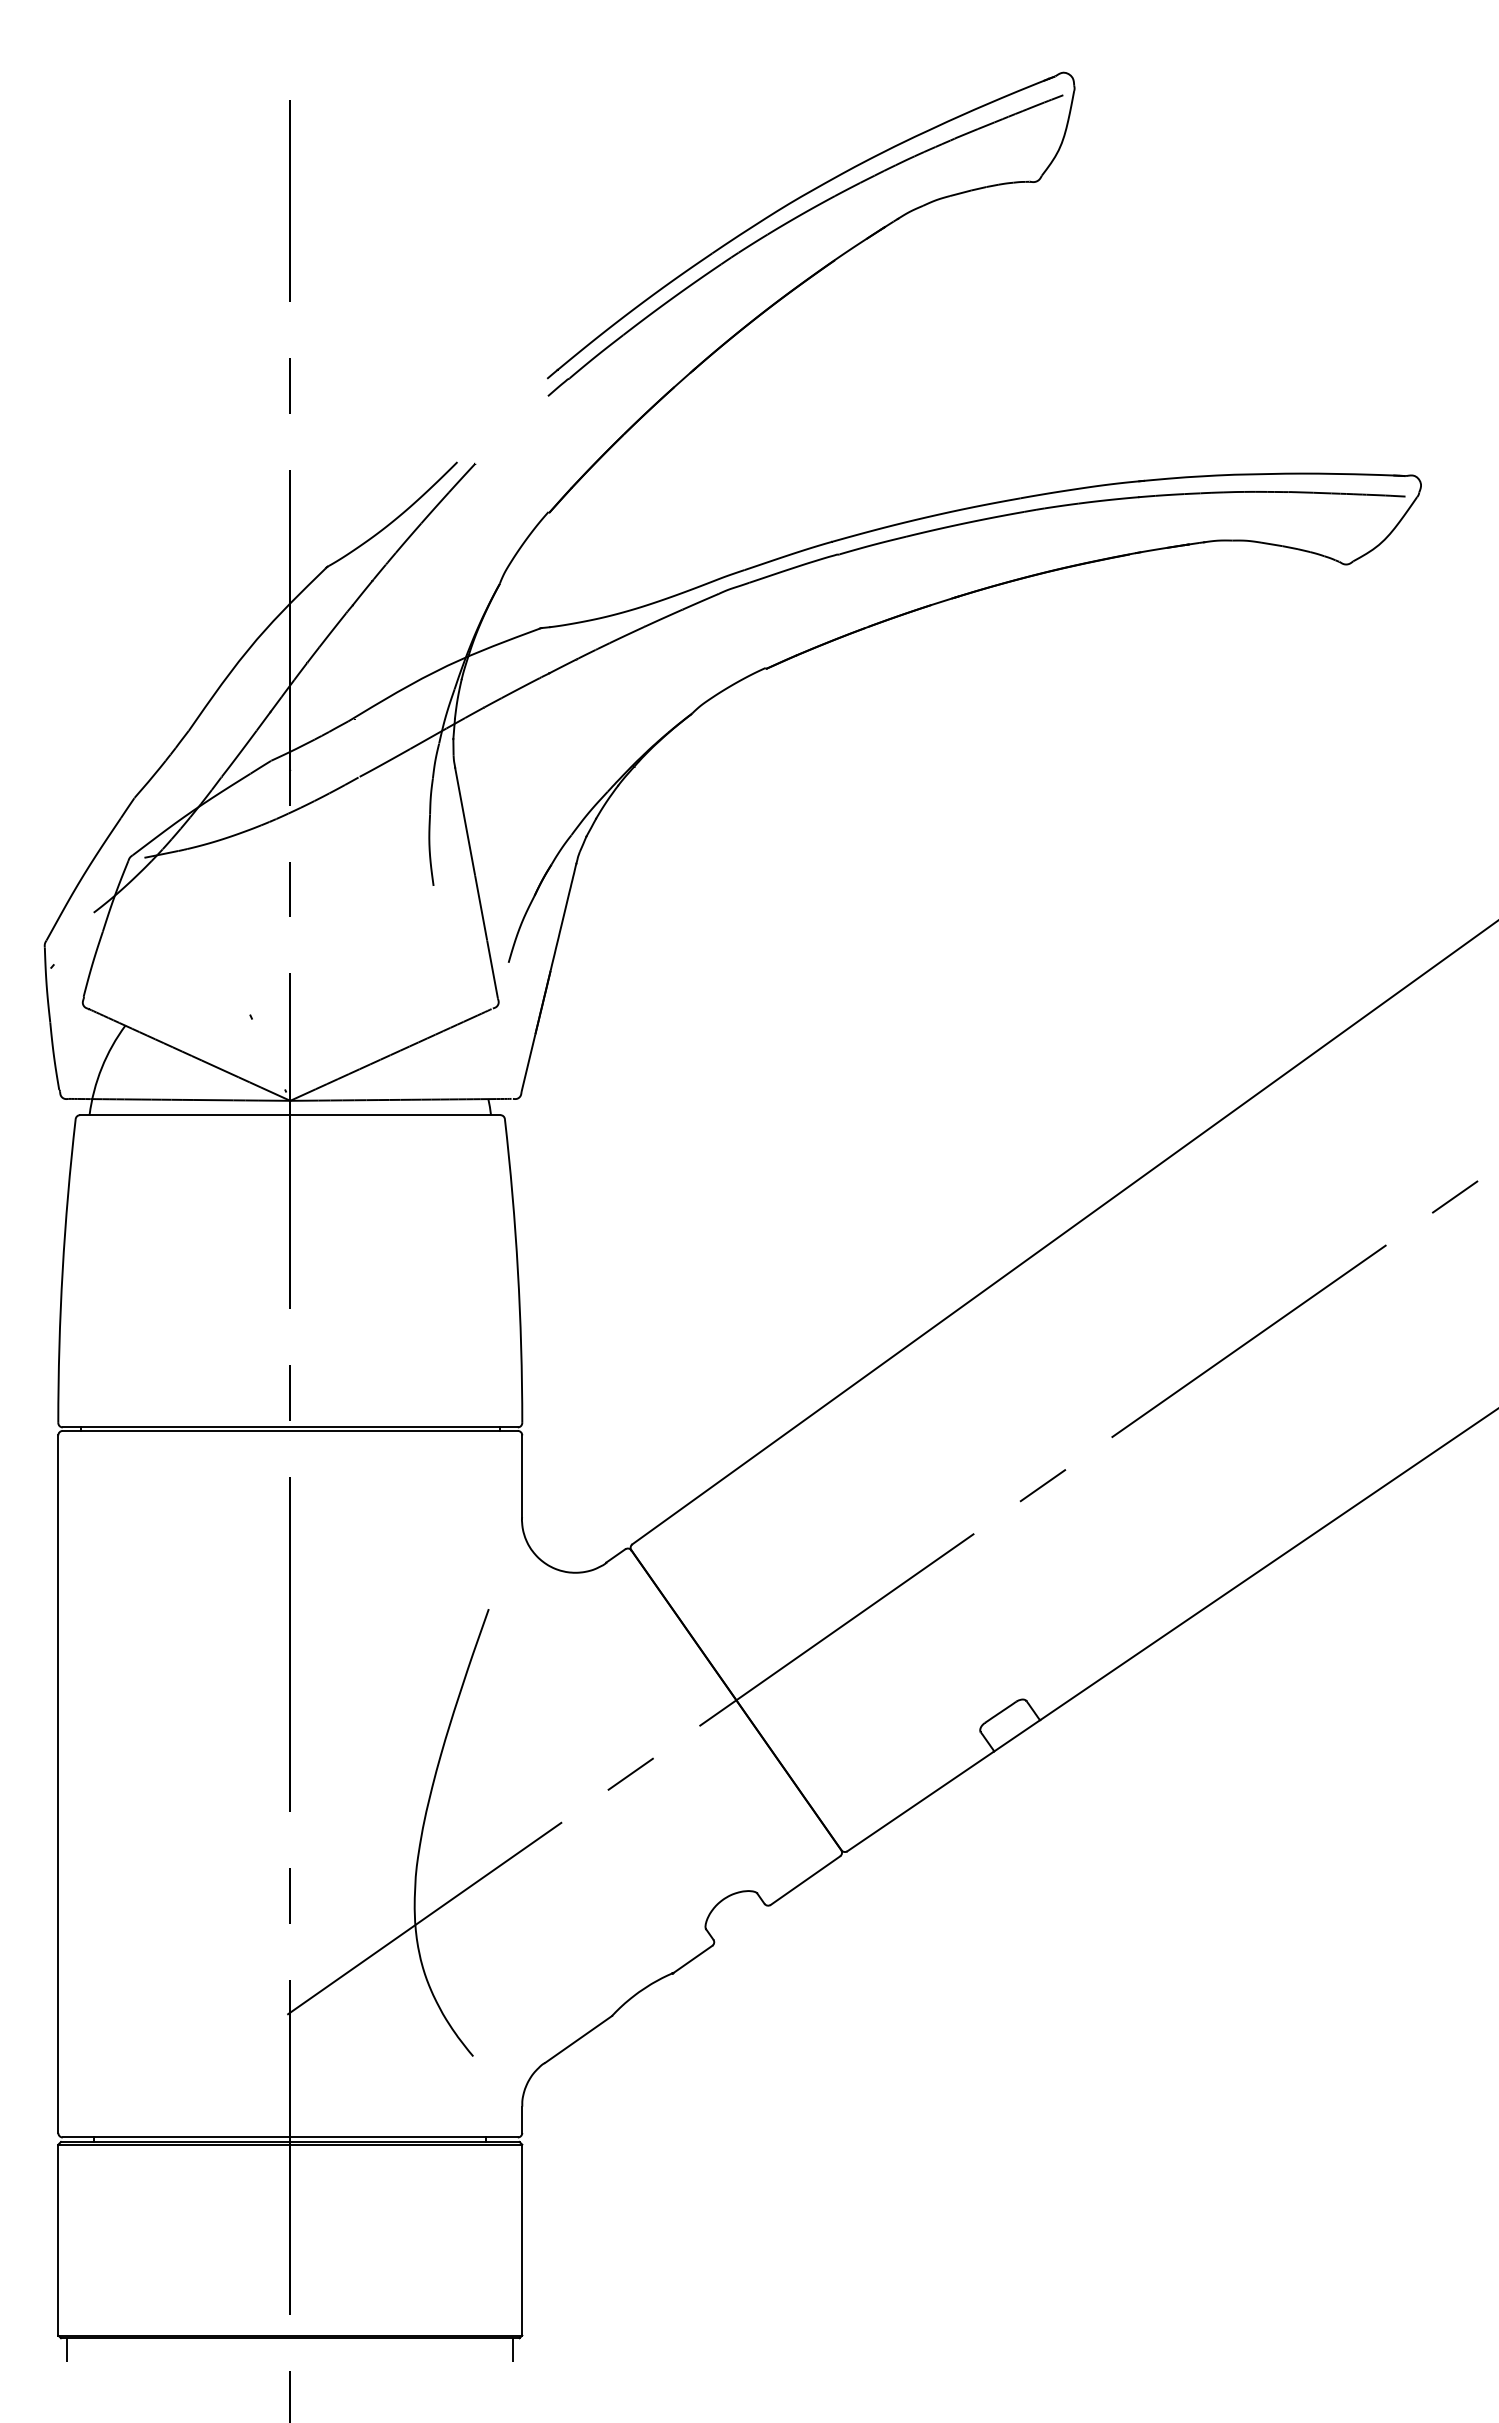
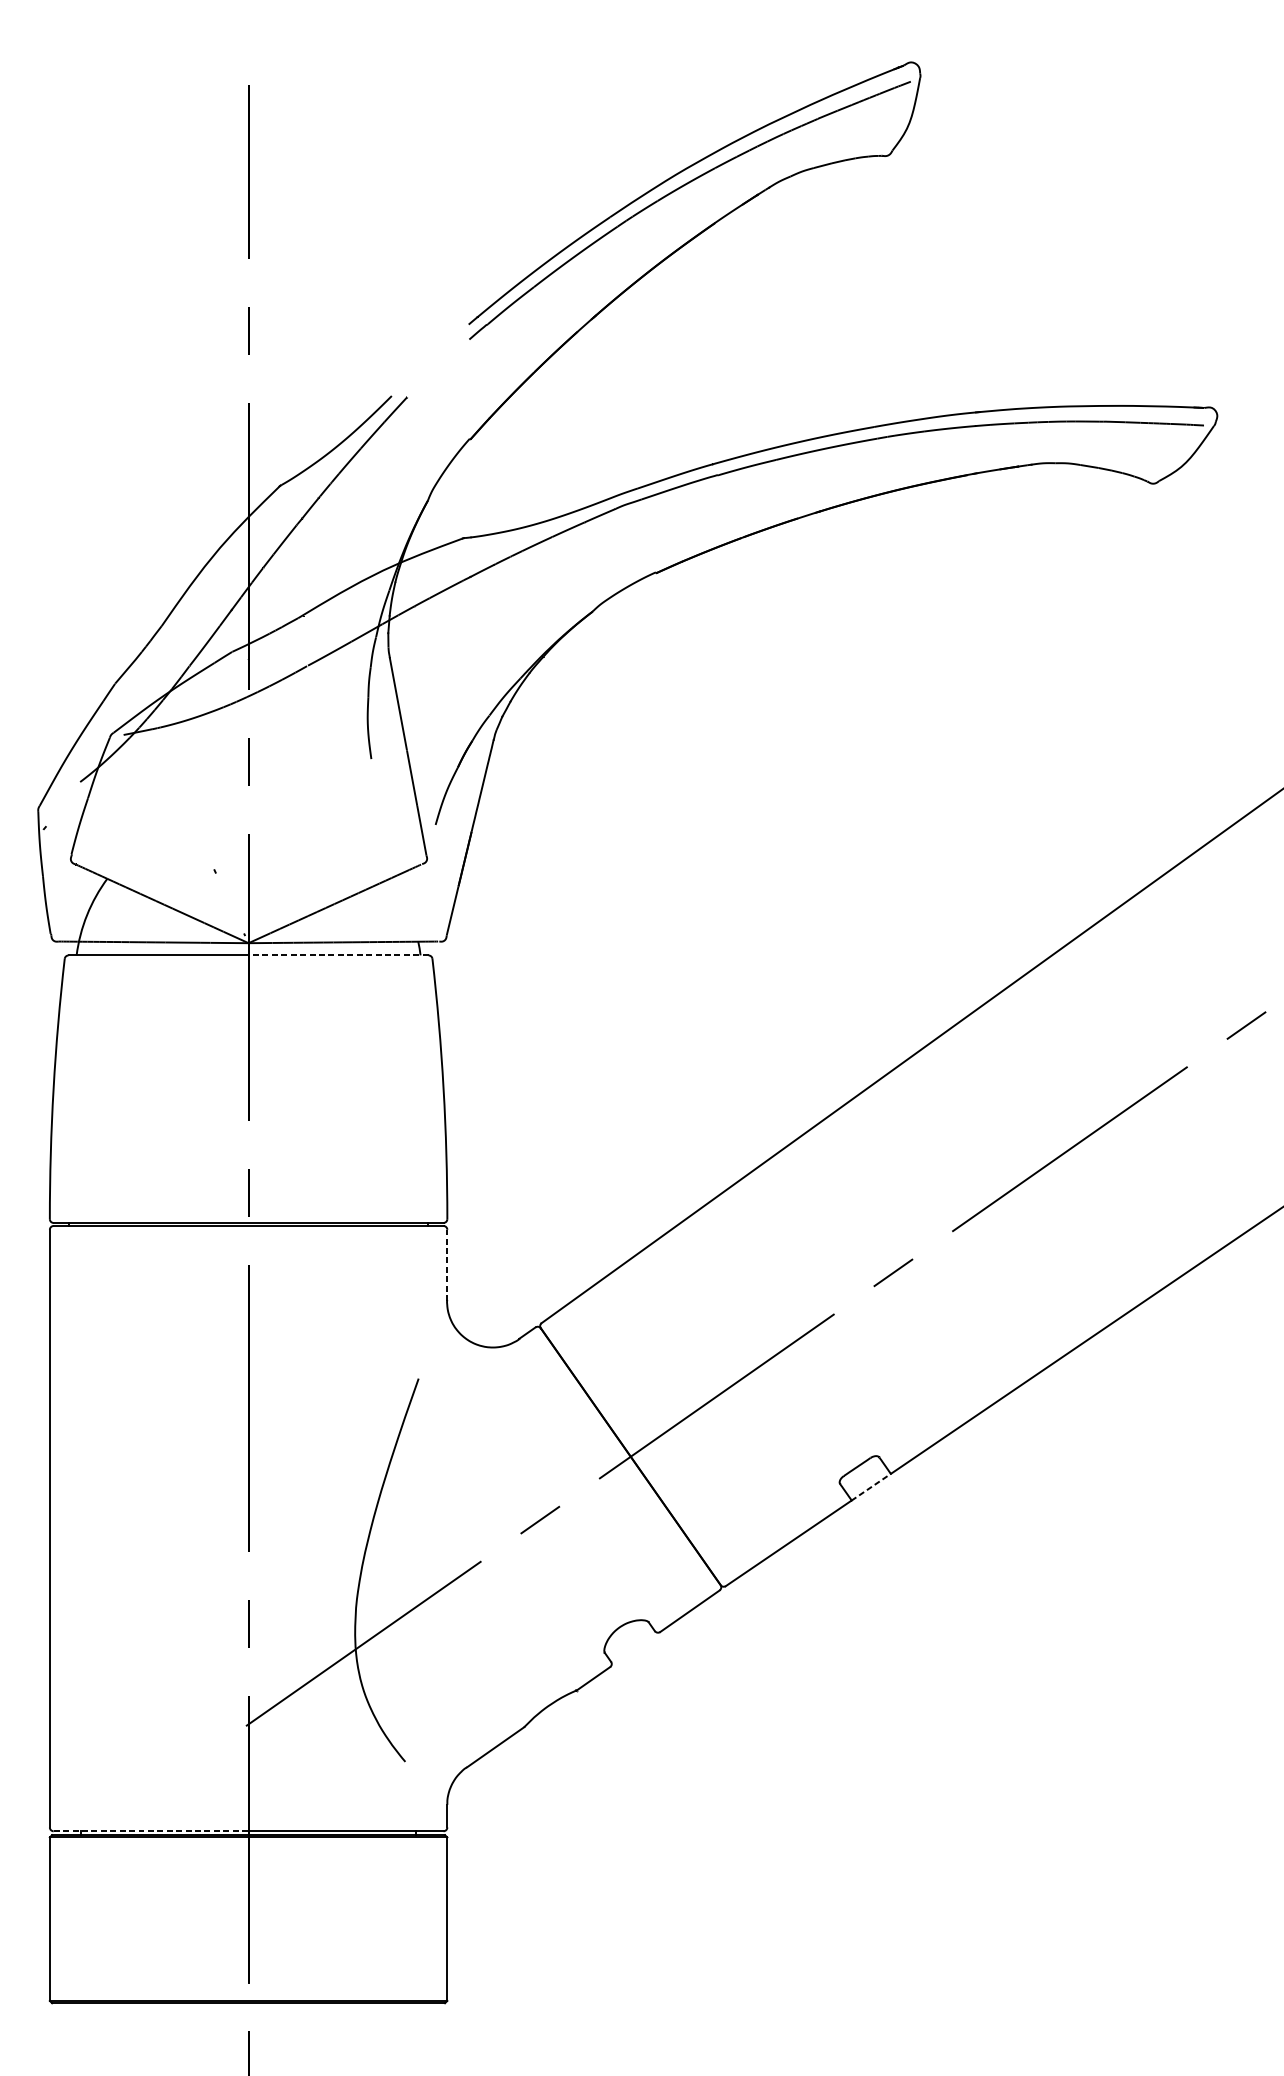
line: (394, 1115) -> (337, 955), solid -> dashed
line: (522, 1477) -> (447, 1265), solid -> dashed
line: (1017, 1735) -> (871, 1486), solid -> dashed
line: (176, 2137) -> (151, 1831), solid -> dashed
line: (67, 2350) -> (57, 2013), removed
line: (513, 2350) -> (439, 2013), removed

